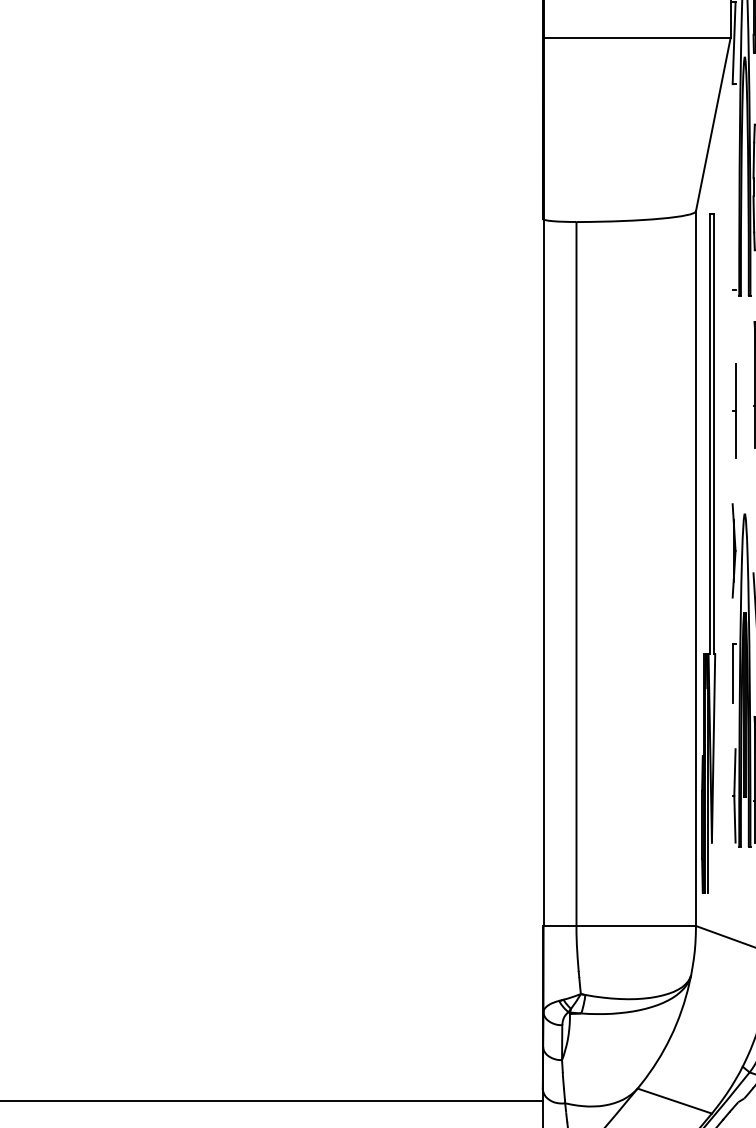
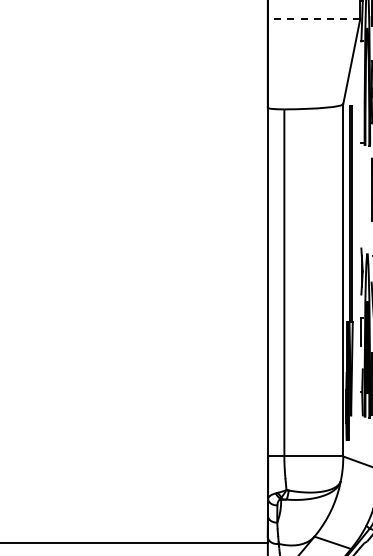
line: (635, 37) -> (313, 18), solid -> dashed
part: (732, 410) -> (361, 202), removed

